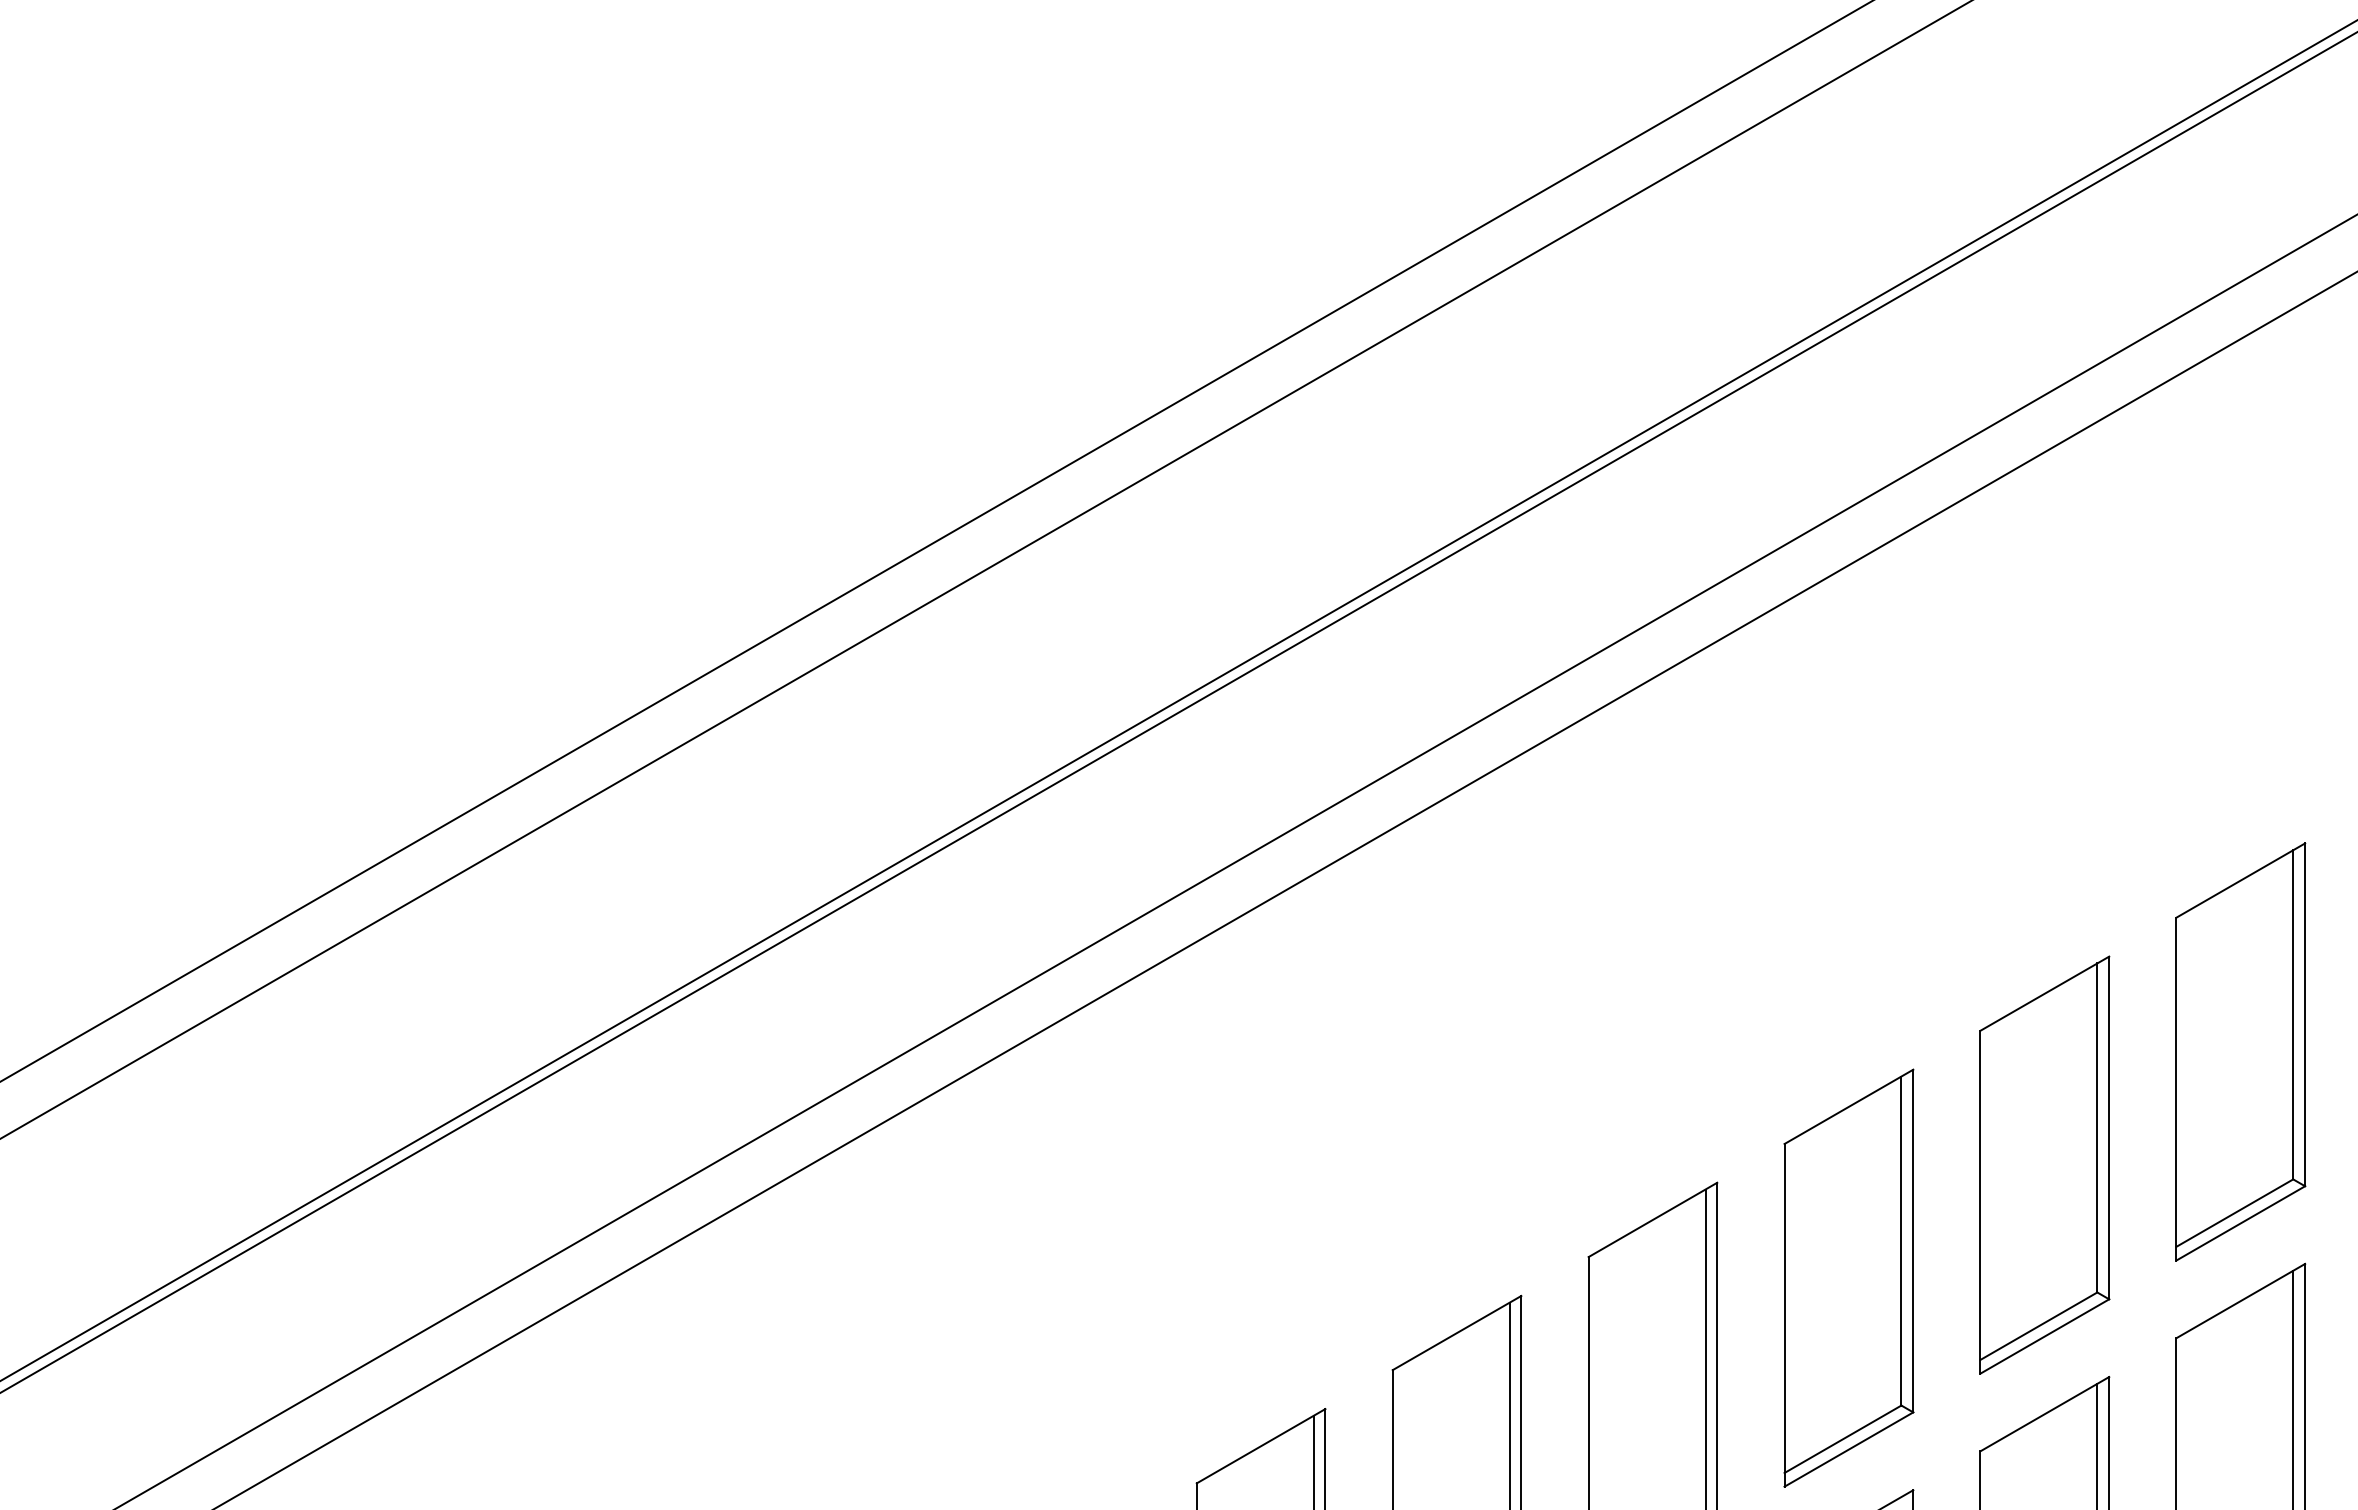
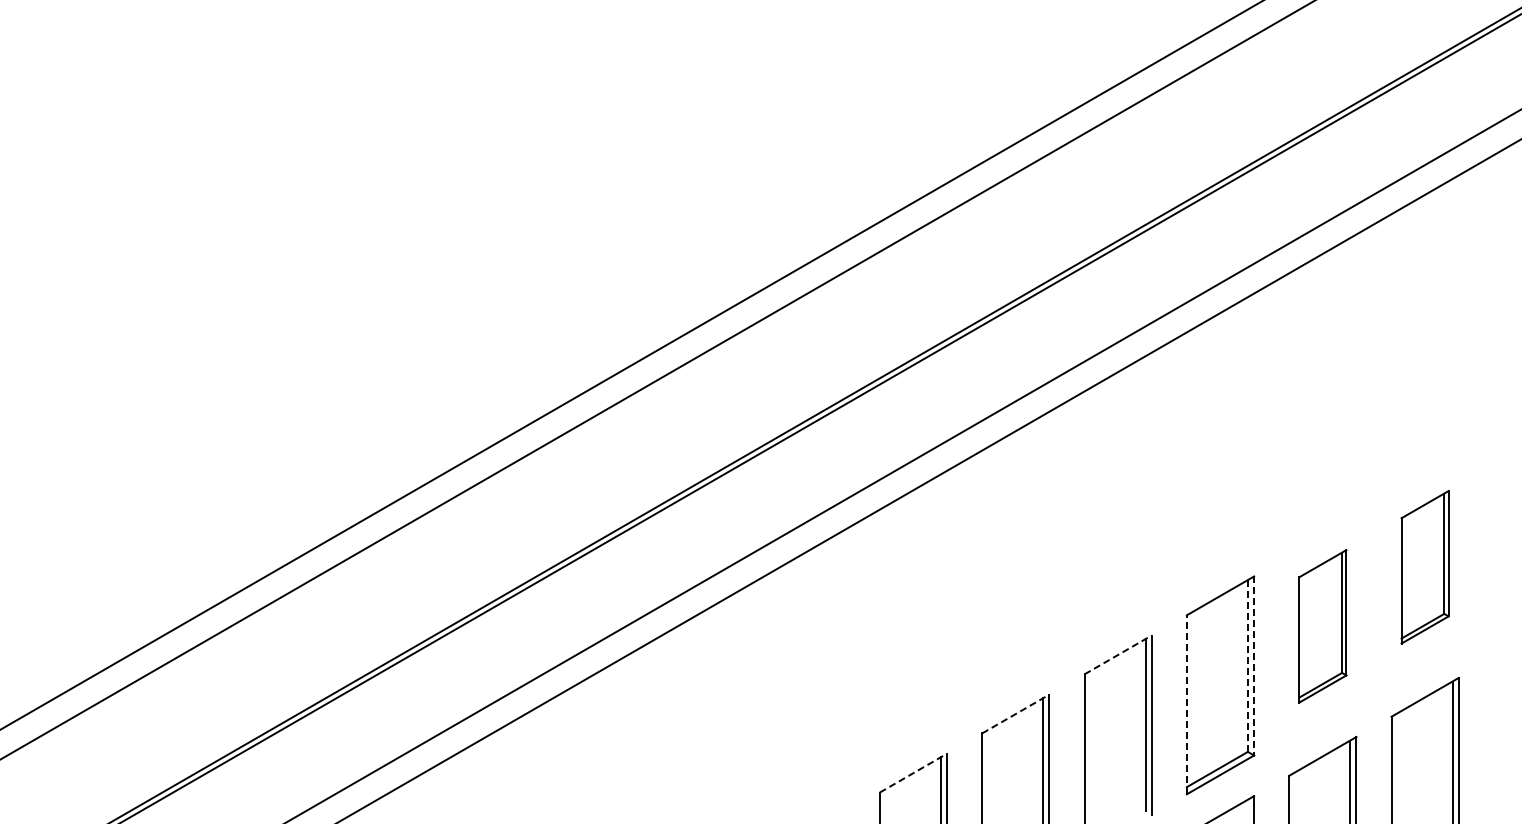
part: (2239, 1052) -> (1424, 567), size x0.7
part: (2044, 1165) -> (1322, 626), size x0.7
line: (1653, 1219) -> (1118, 654), solid -> dashed
line: (1900, 1240) -> (1247, 665), solid -> dashed
line: (1914, 1240) -> (1254, 665), solid -> dashed
line: (1783, 1314) -> (1186, 704), solid -> dashed
line: (1456, 1333) -> (1015, 714), solid -> dashed
line: (1261, 1446) -> (913, 773), solid -> dashed

